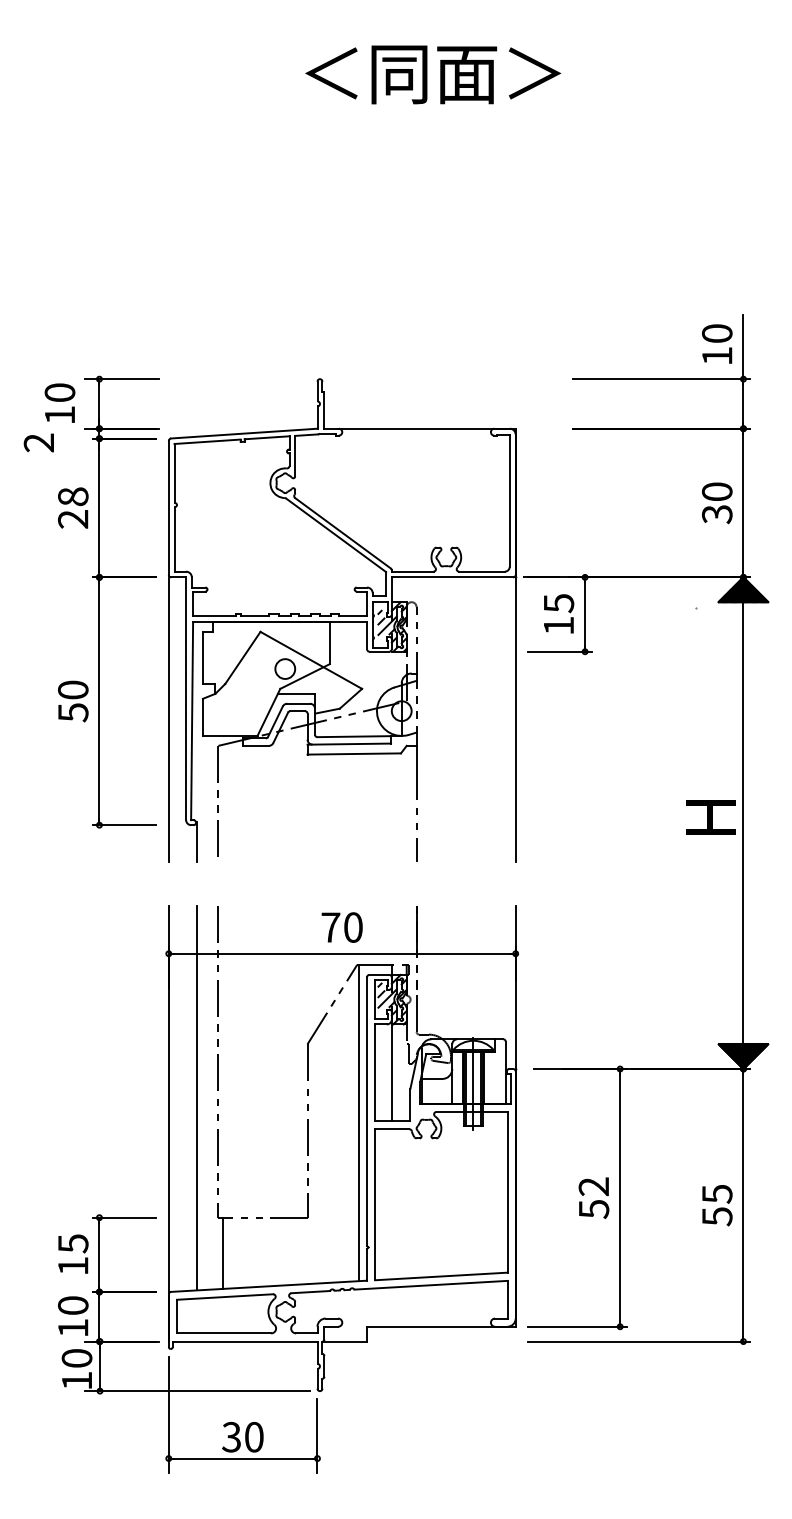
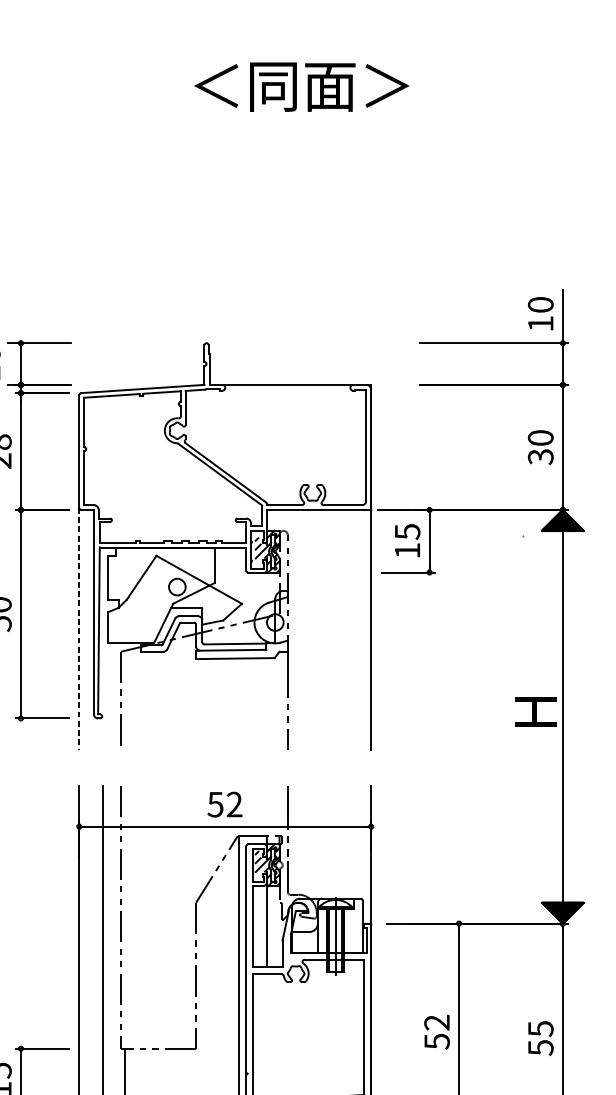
line: (168, 718) -> (79, 628), solid -> dashed
line: (196, 842) -> (102, 733), removed
text: (341, 927) -> (224, 804), 70 -> 52

